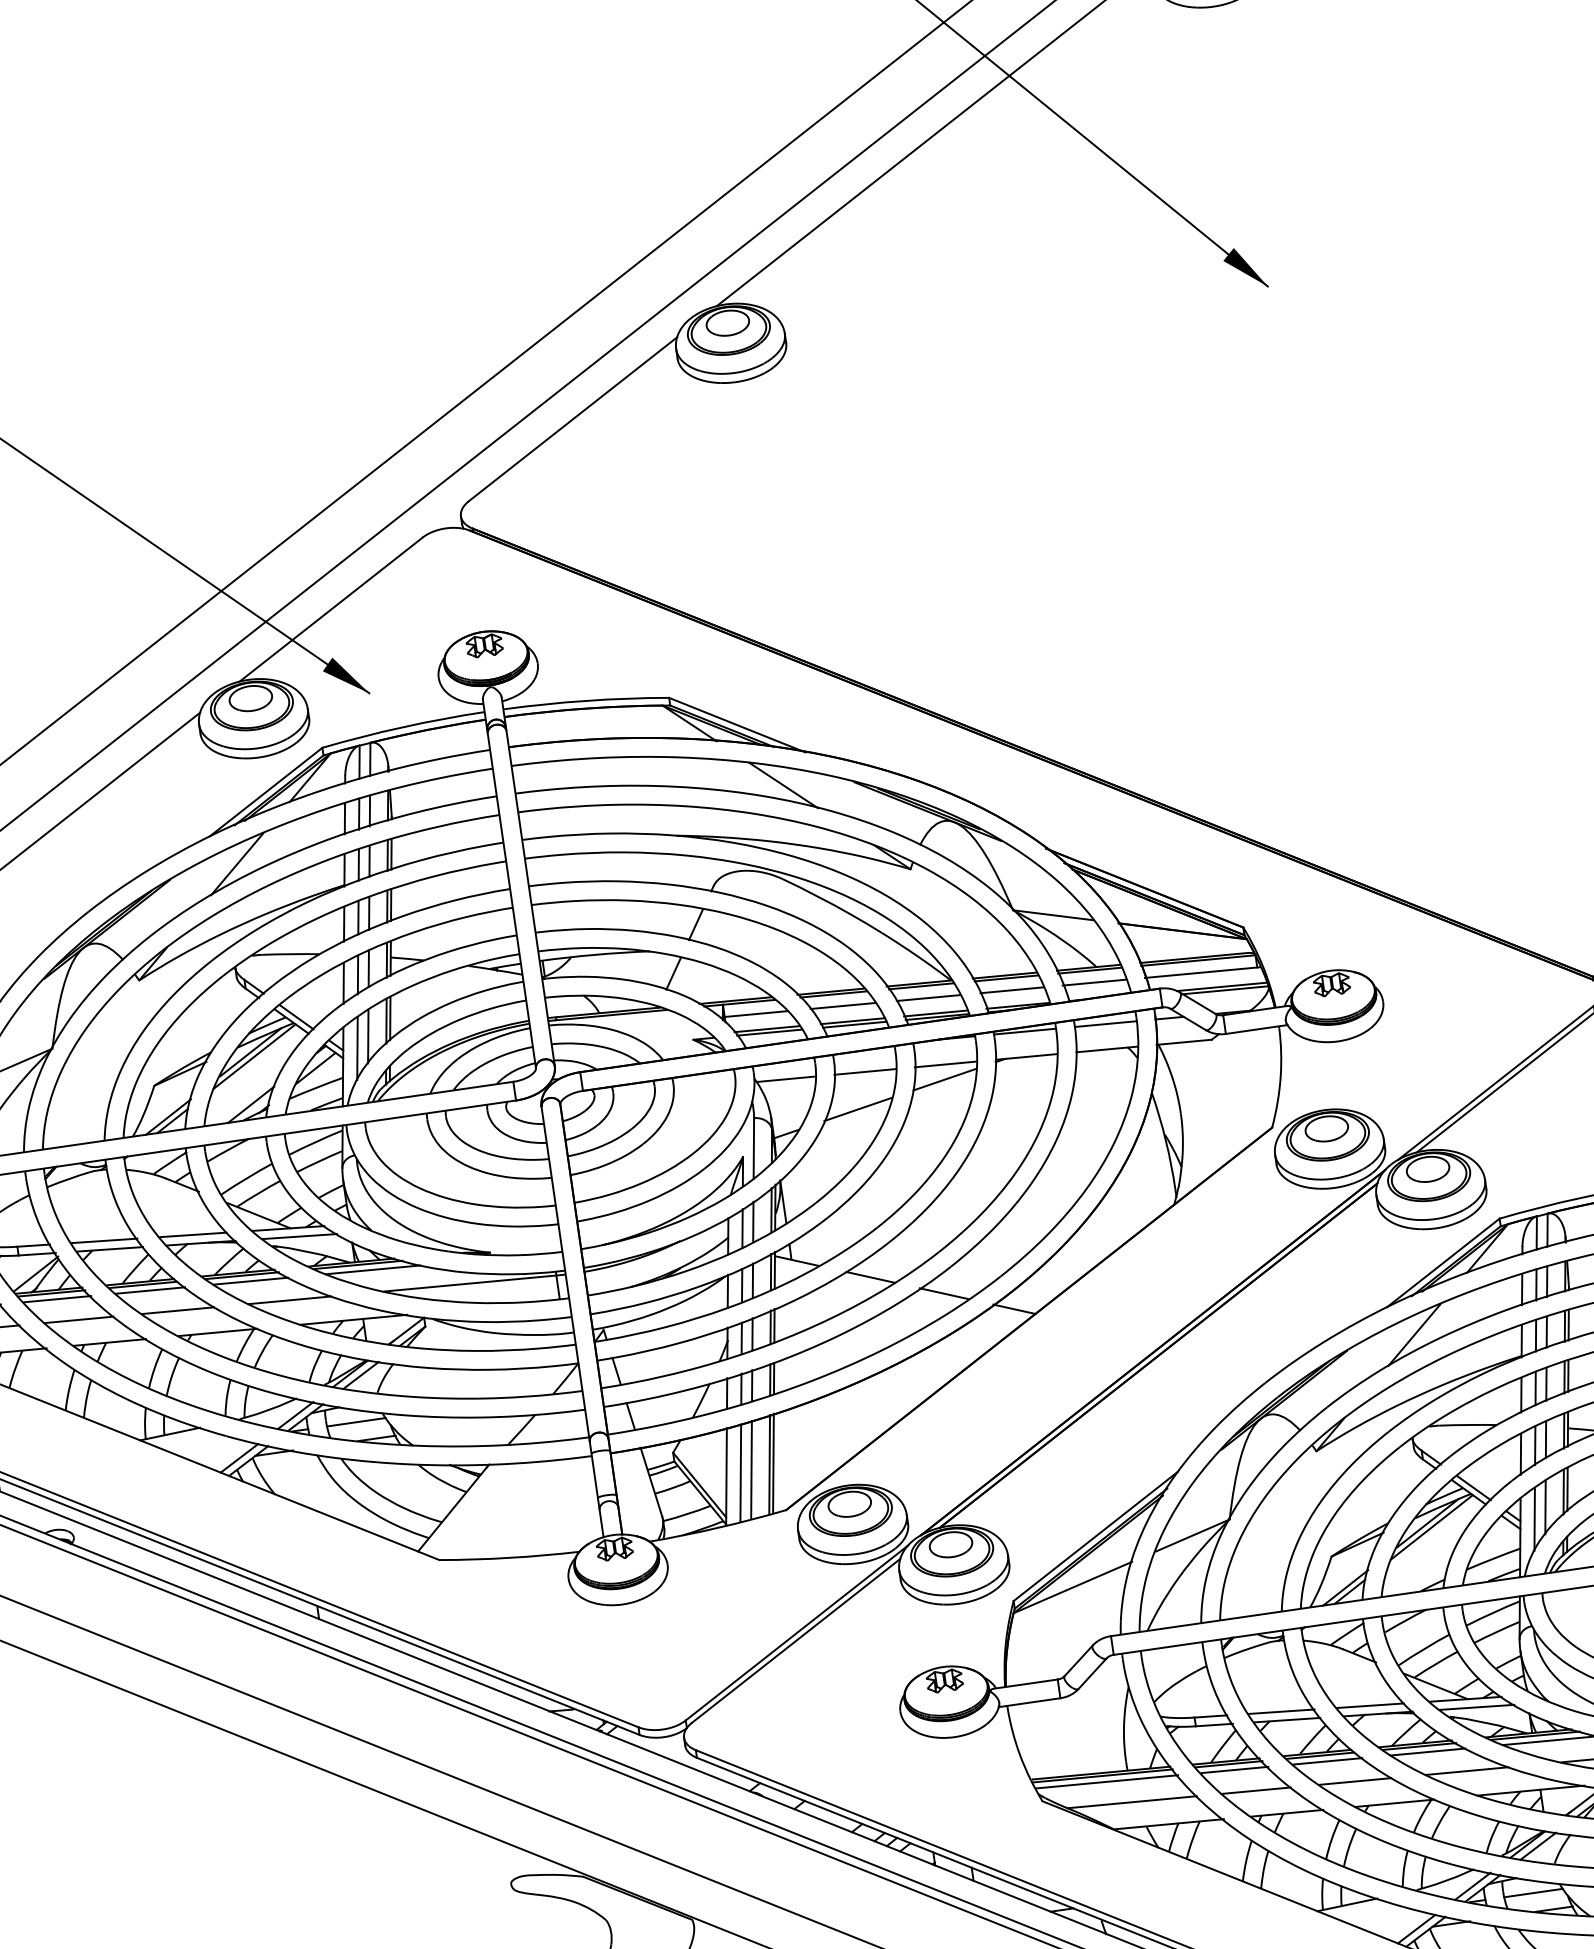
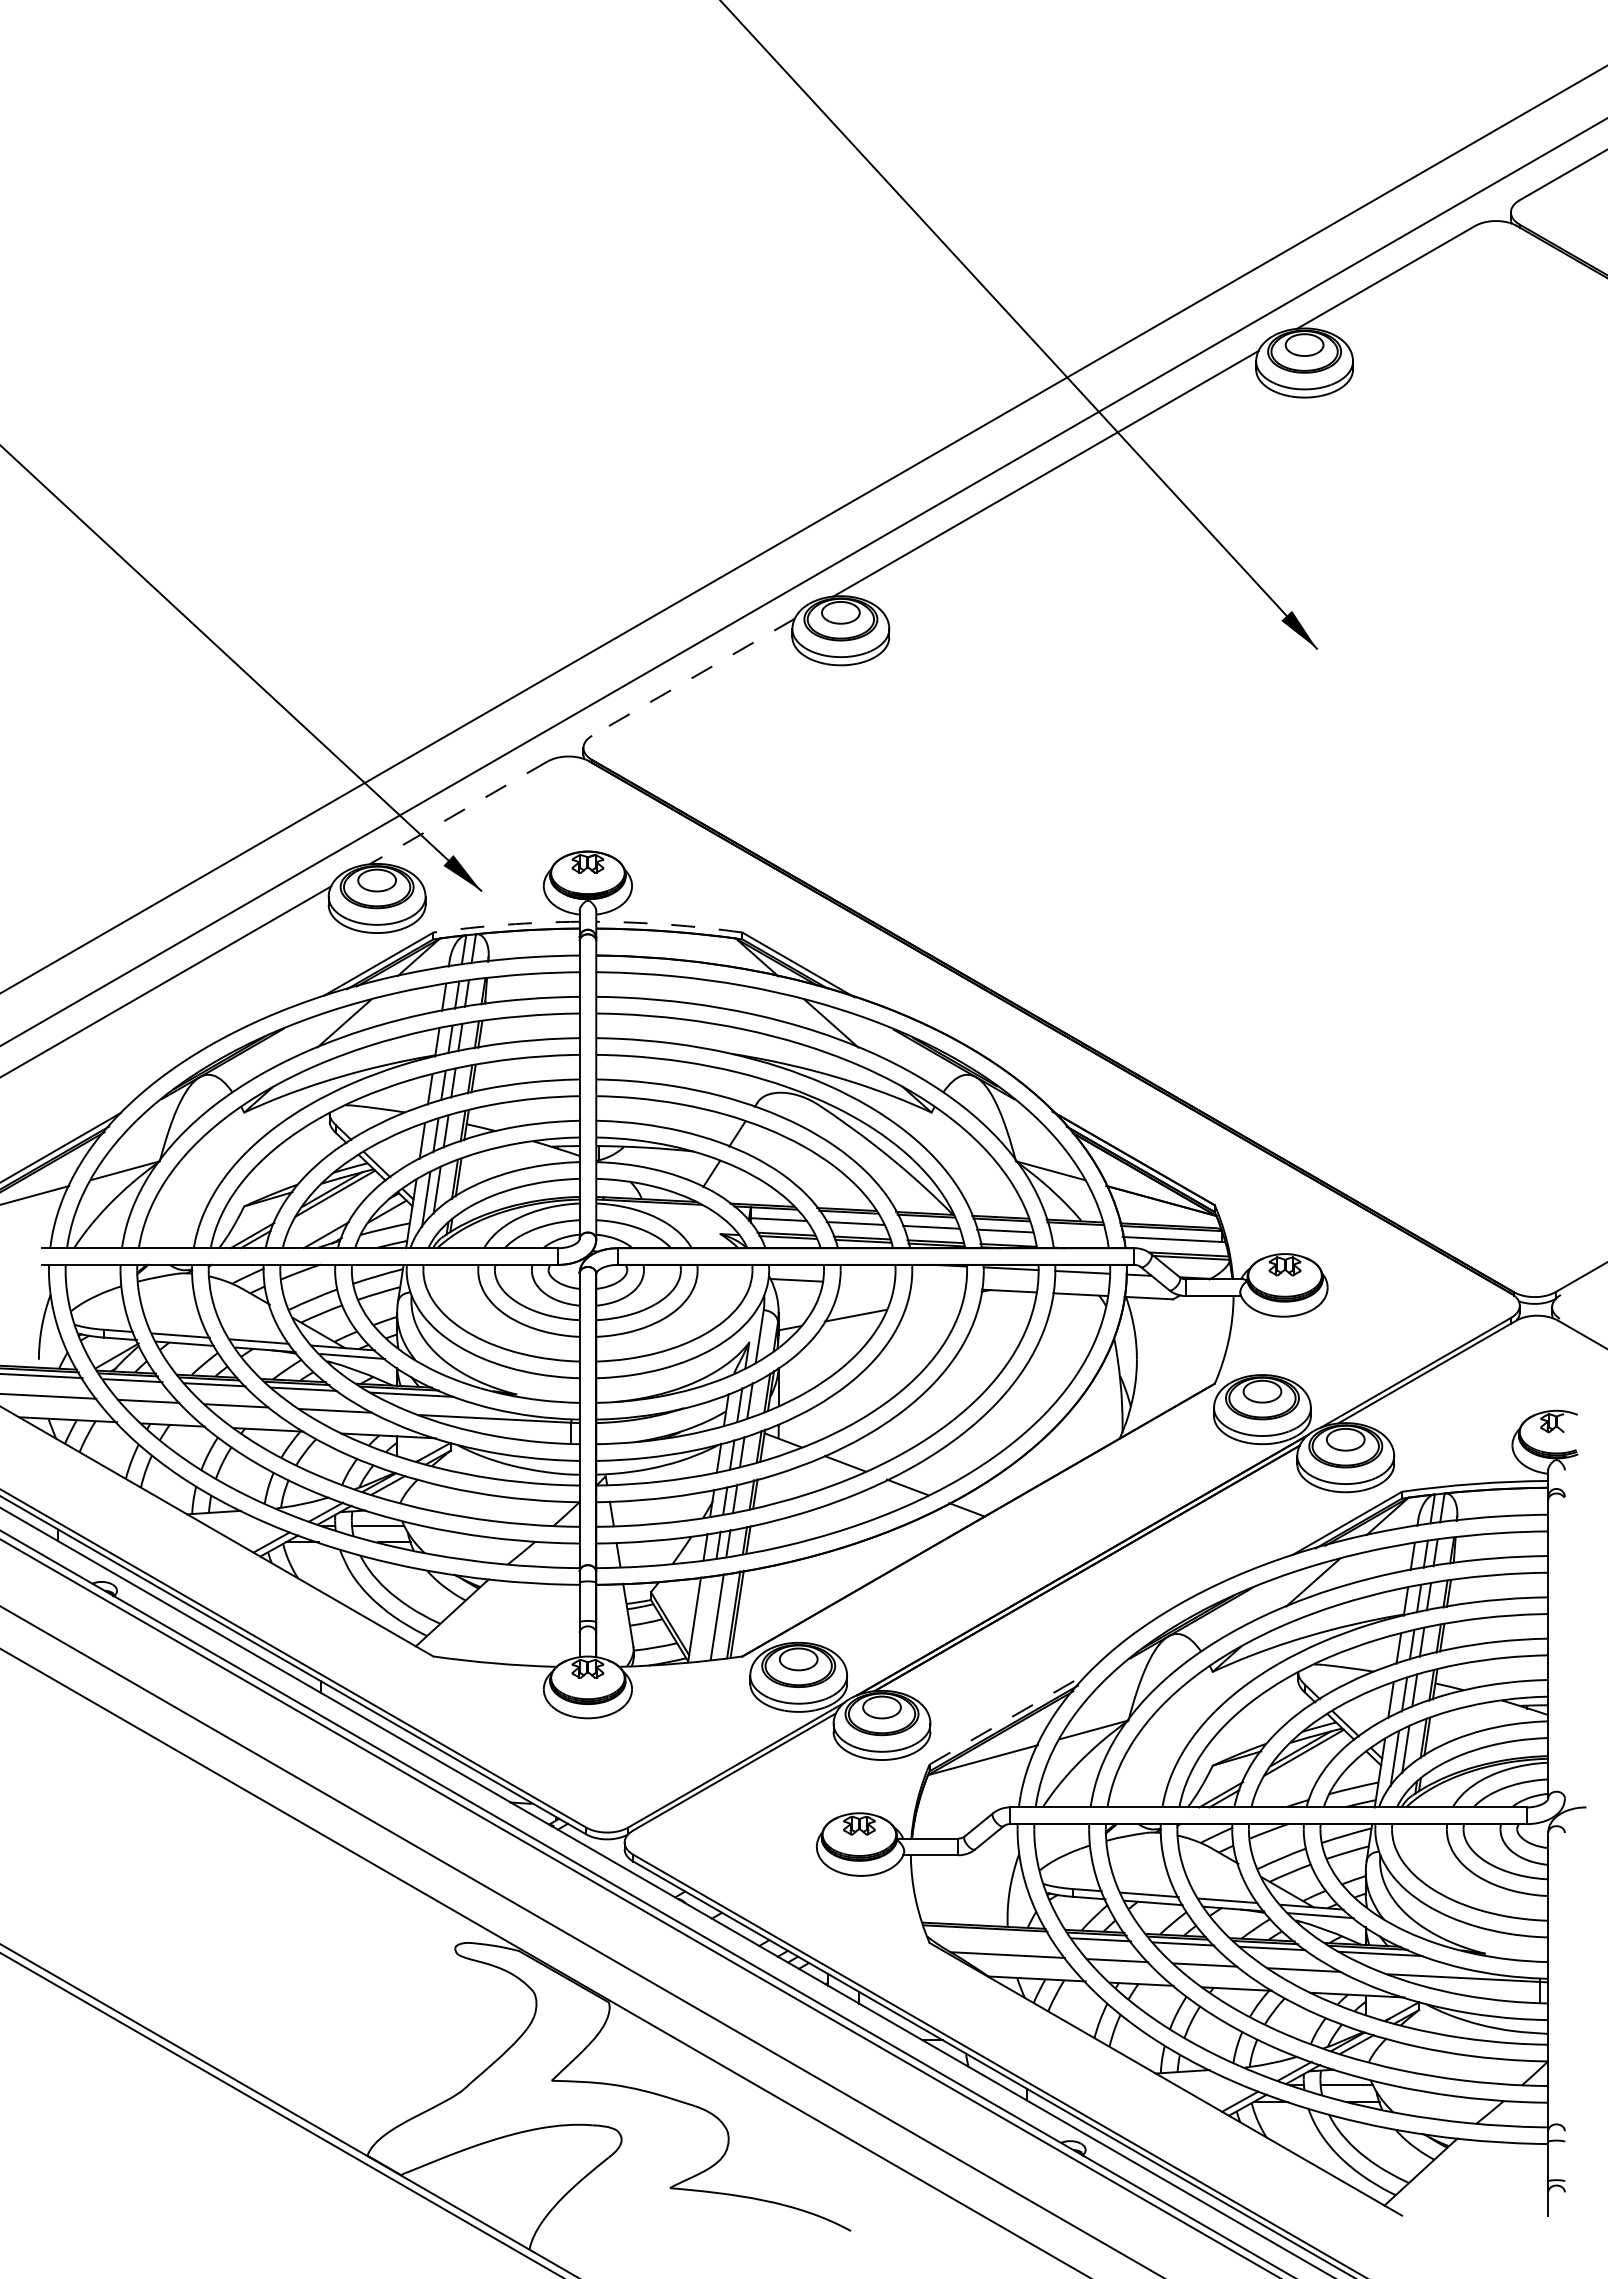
line: (572, 419) -> (693, 677), solid -> dashed
line: (331, 609) -> (458, 812), solid -> dashed
arc: (585, 700) -> (669, 924), solid -> dashed
arc: (403, 726) -> (506, 924), solid -> dashed
line: (1093, 982) -> (1077, 1234), removed
line: (945, 1064) -> (937, 1287), removed
line: (865, 1071) -> (866, 1283), removed
line: (944, 1079) -> (934, 1300), removed
line: (740, 1473) -> (707, 1618), removed
line: (1095, 1536) -> (1009, 1718), solid -> dashed
line: (1107, 1781) -> (988, 1933), removed

